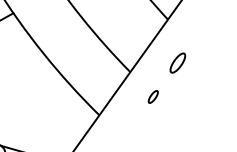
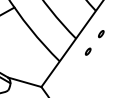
part: (178, 64) -> (101, 34), size x0.62

